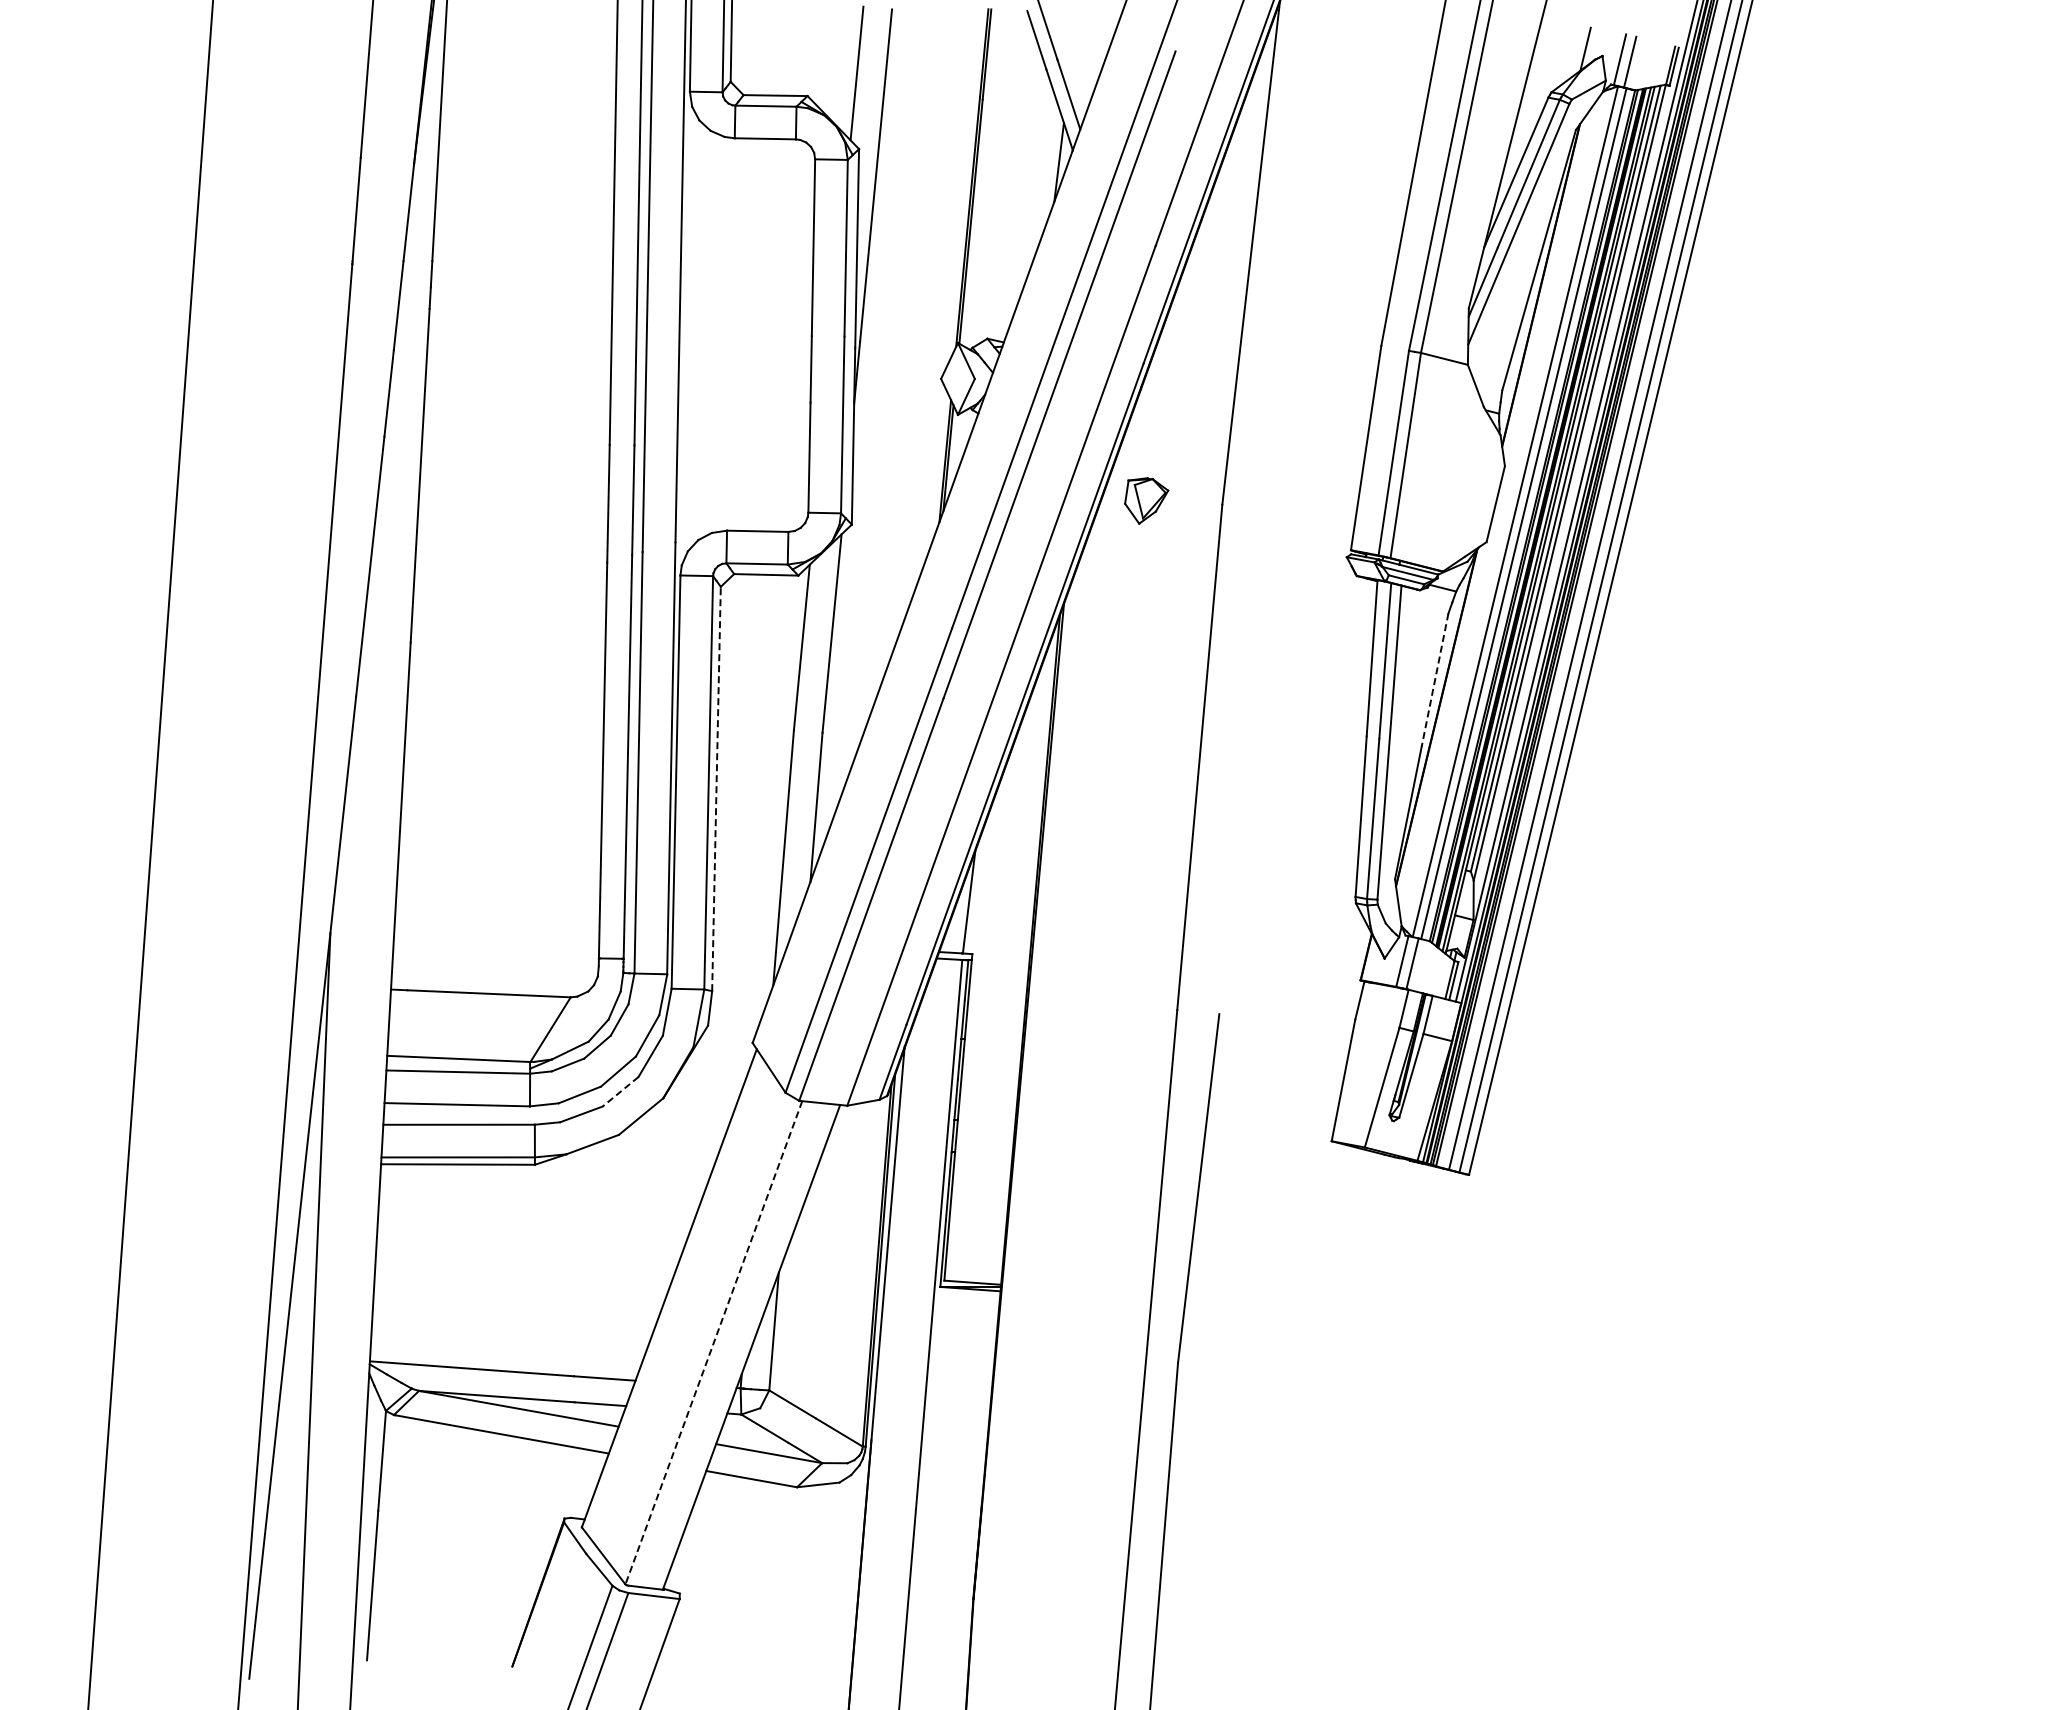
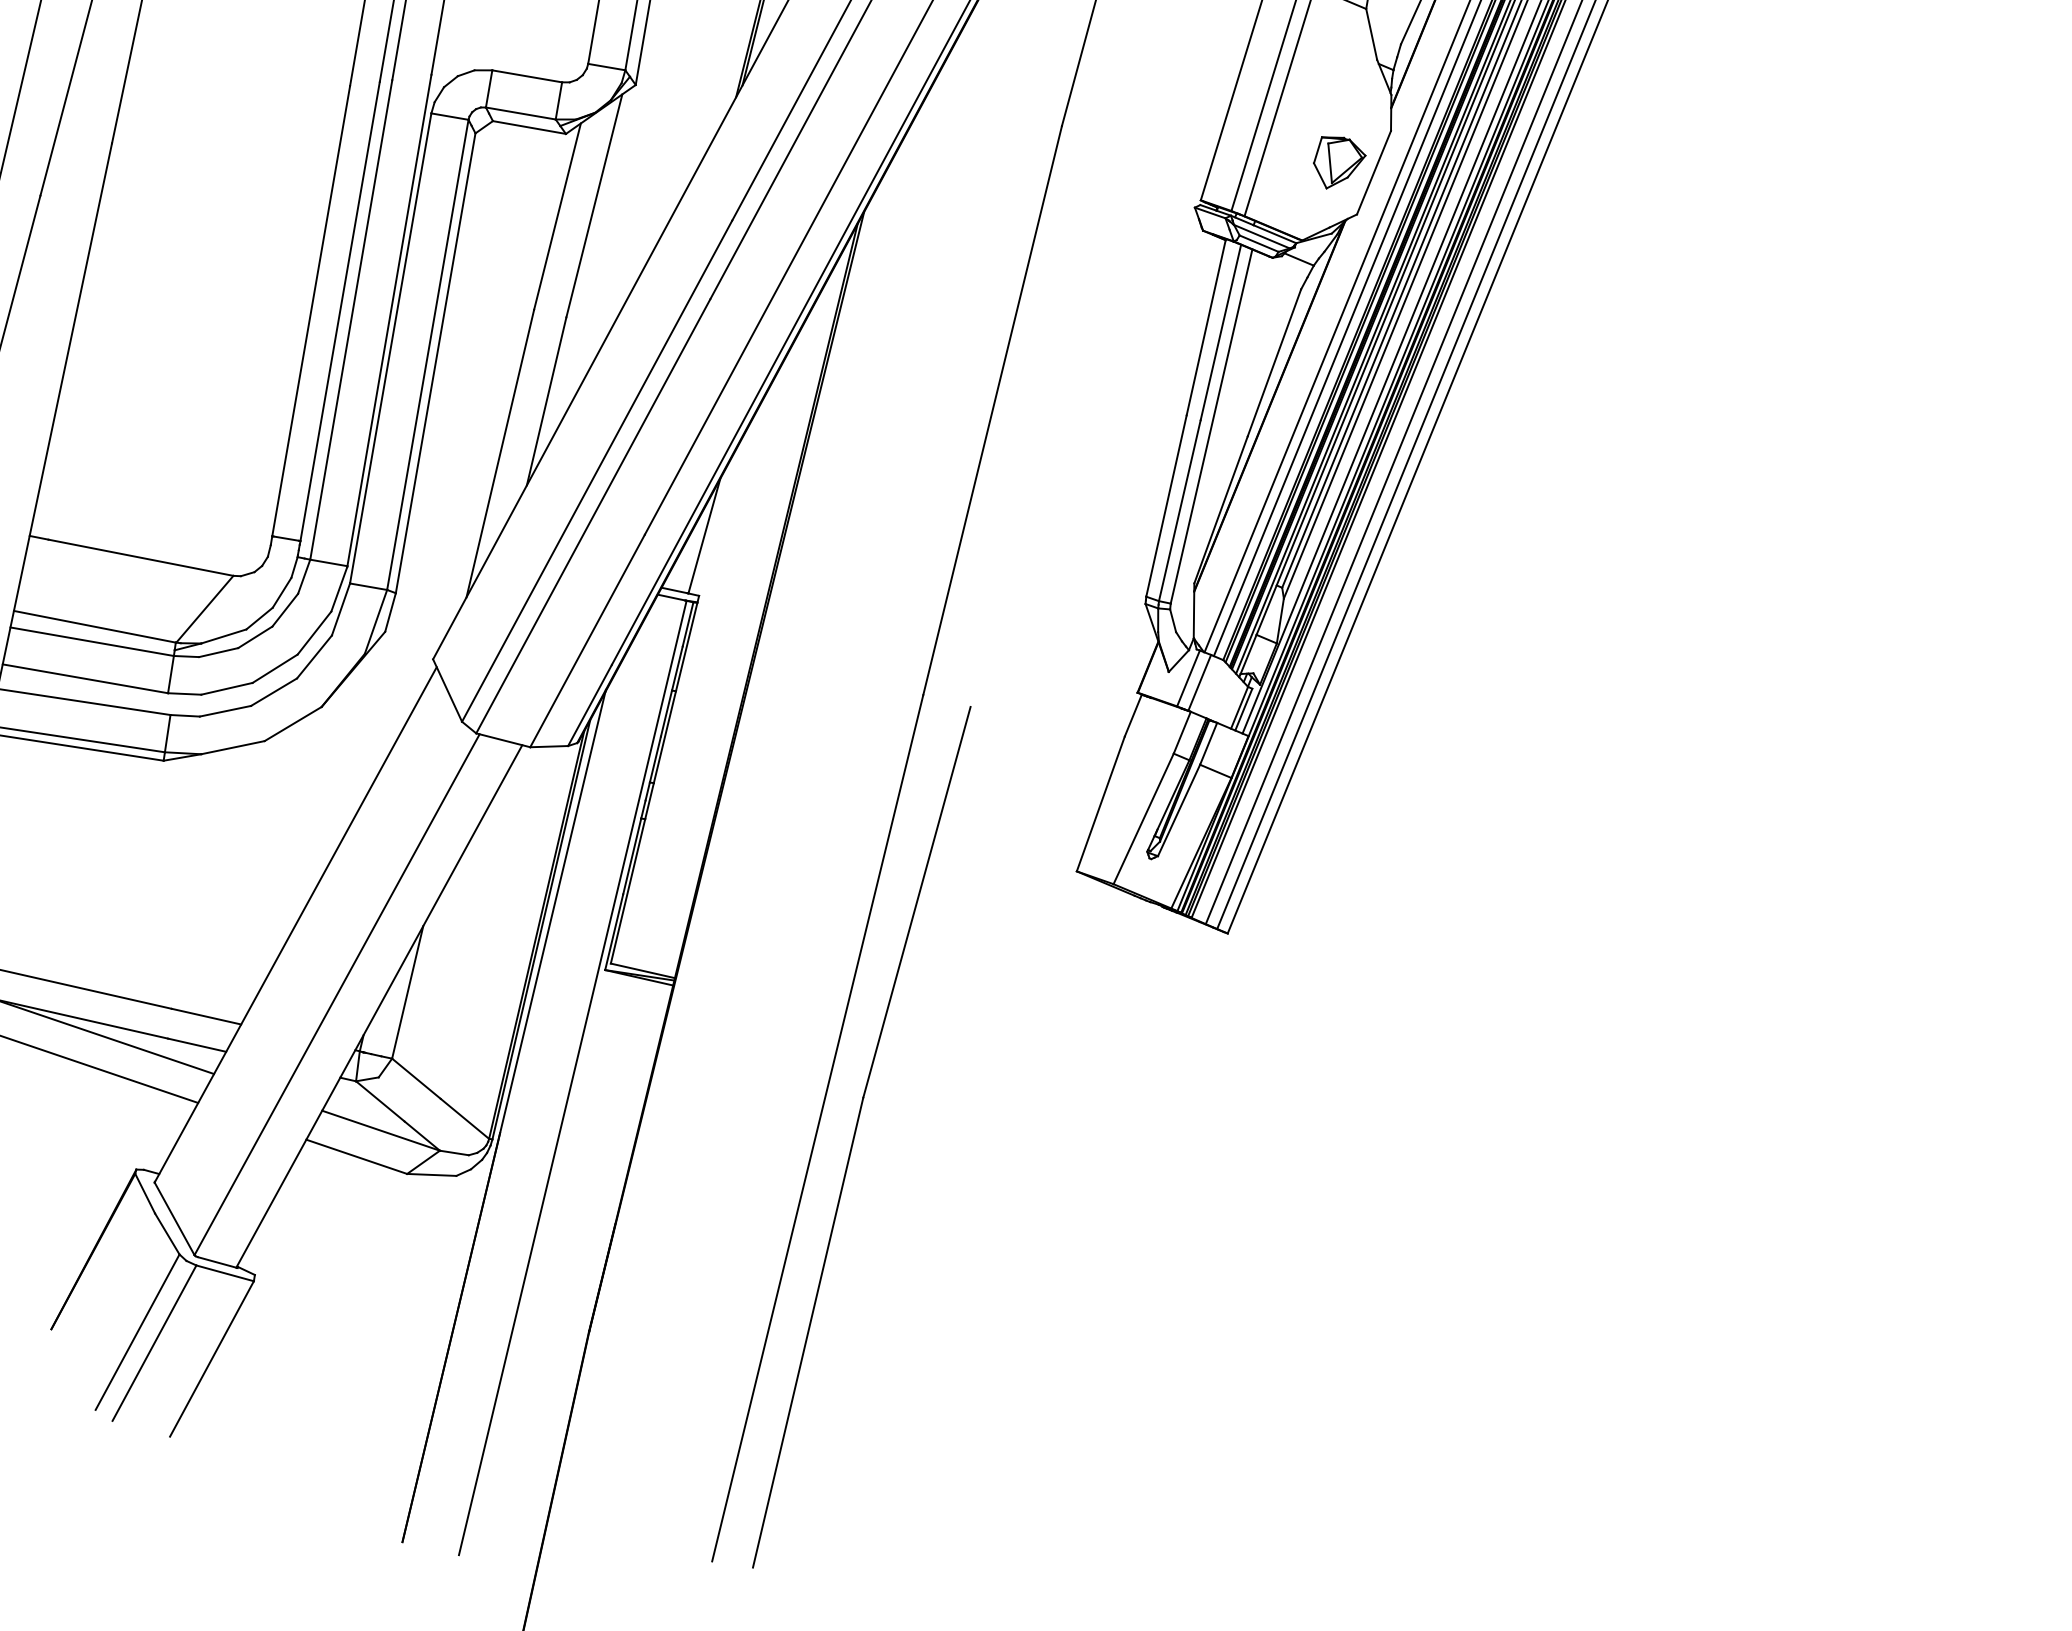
part: (1146, 500) -> (1338, 163), moved
line: (1435, 679) -> (1274, 362), dashed -> solid
line: (716, 788) -> (435, 362), dashed -> solid
line: (620, 1092) -> (273, 693), dashed -> solid
line: (713, 1343) -> (336, 995), dashed -> solid

